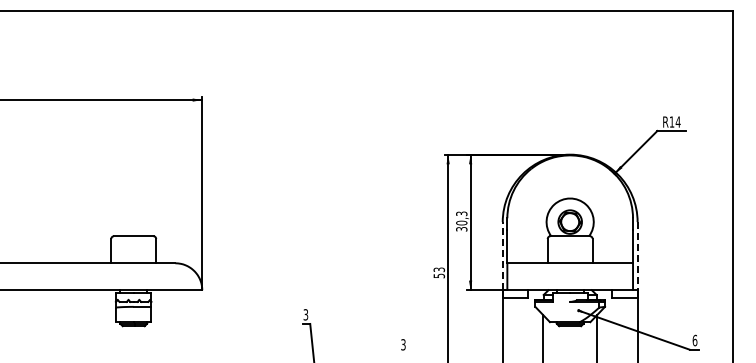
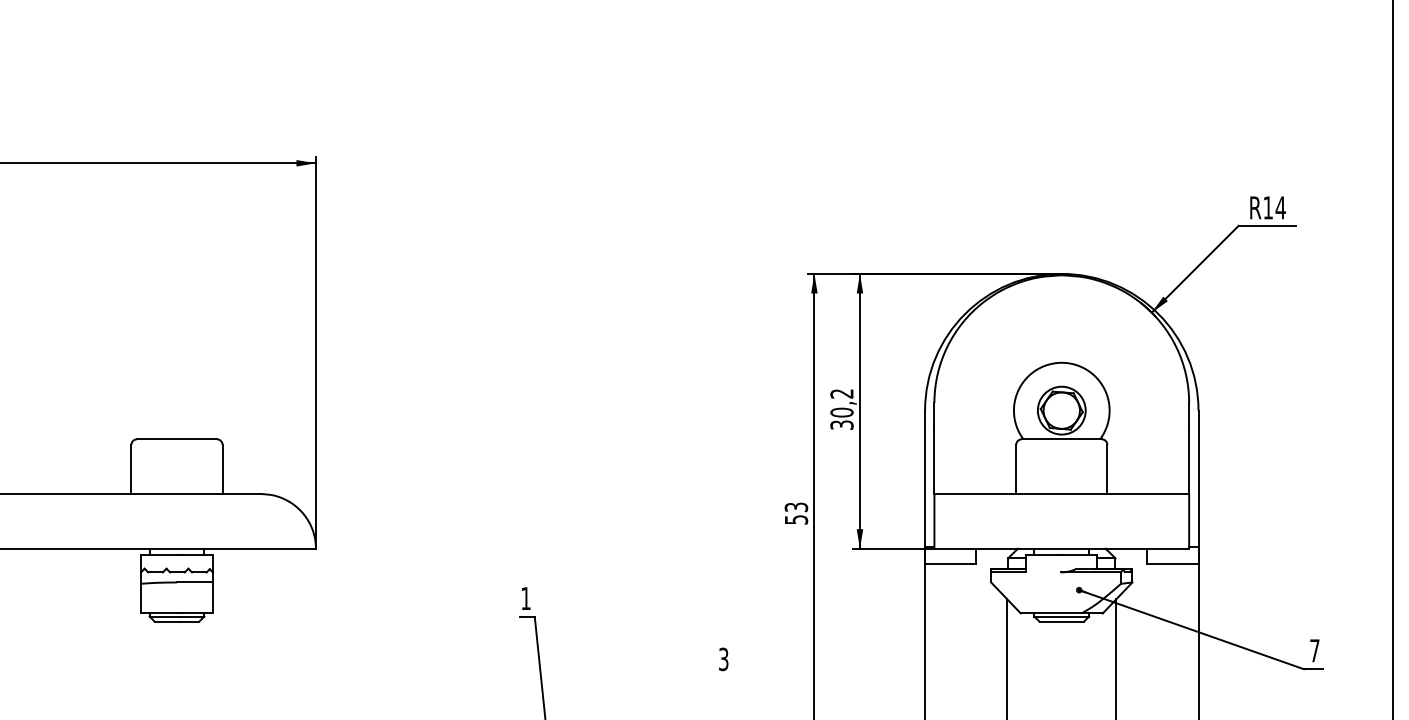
text: (461, 213) -> (841, 393), 30,3 -> 30,2
line: (502, 255) -> (924, 478), dashed -> solid
line: (637, 255) -> (1198, 478), dashed -> solid
text: (305, 314) -> (525, 597), 3 -> 1
text: (694, 340) -> (1313, 650), 6 -> 7

